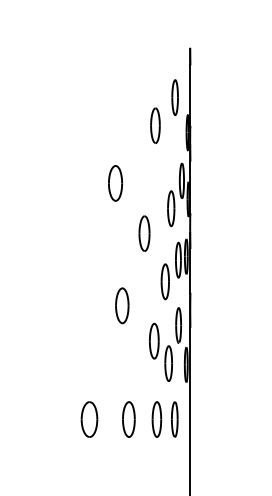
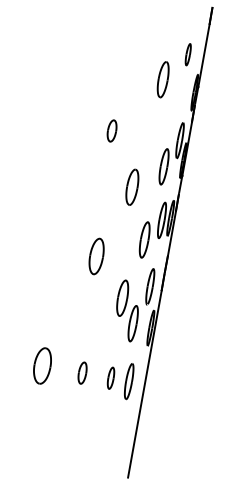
part: (174, 97) -> (187, 54), size x0.6
part: (115, 183) -> (112, 131), size x0.6
part: (128, 419) -> (82, 373), size x0.6
part: (156, 419) -> (110, 378), size x0.6

